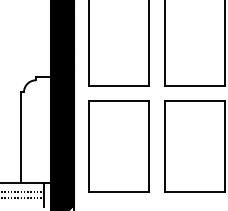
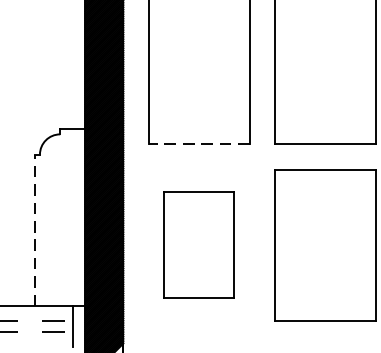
line: (118, 86) -> (198, 144), solid -> dashed
line: (20, 137) -> (34, 230), solid -> dashed
part: (118, 146) -> (198, 245), size x0.7

